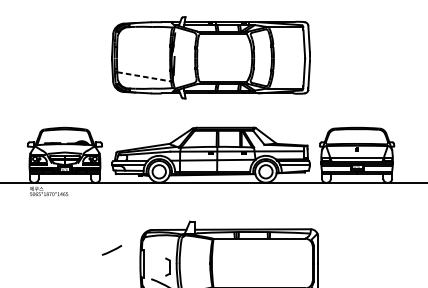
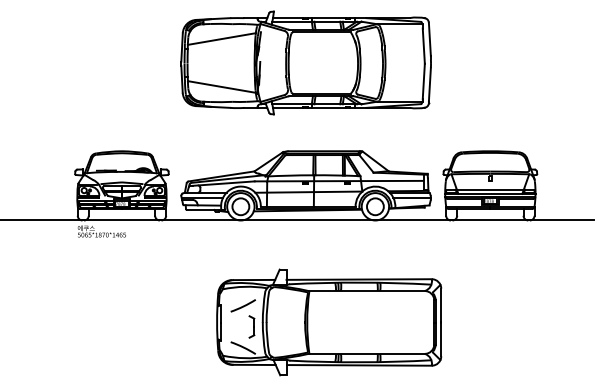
line: (143, 38) -> (221, 38), added
line: (144, 77) -> (222, 87), dashed -> solid
line: (112, 250) -> (243, 305), moved

